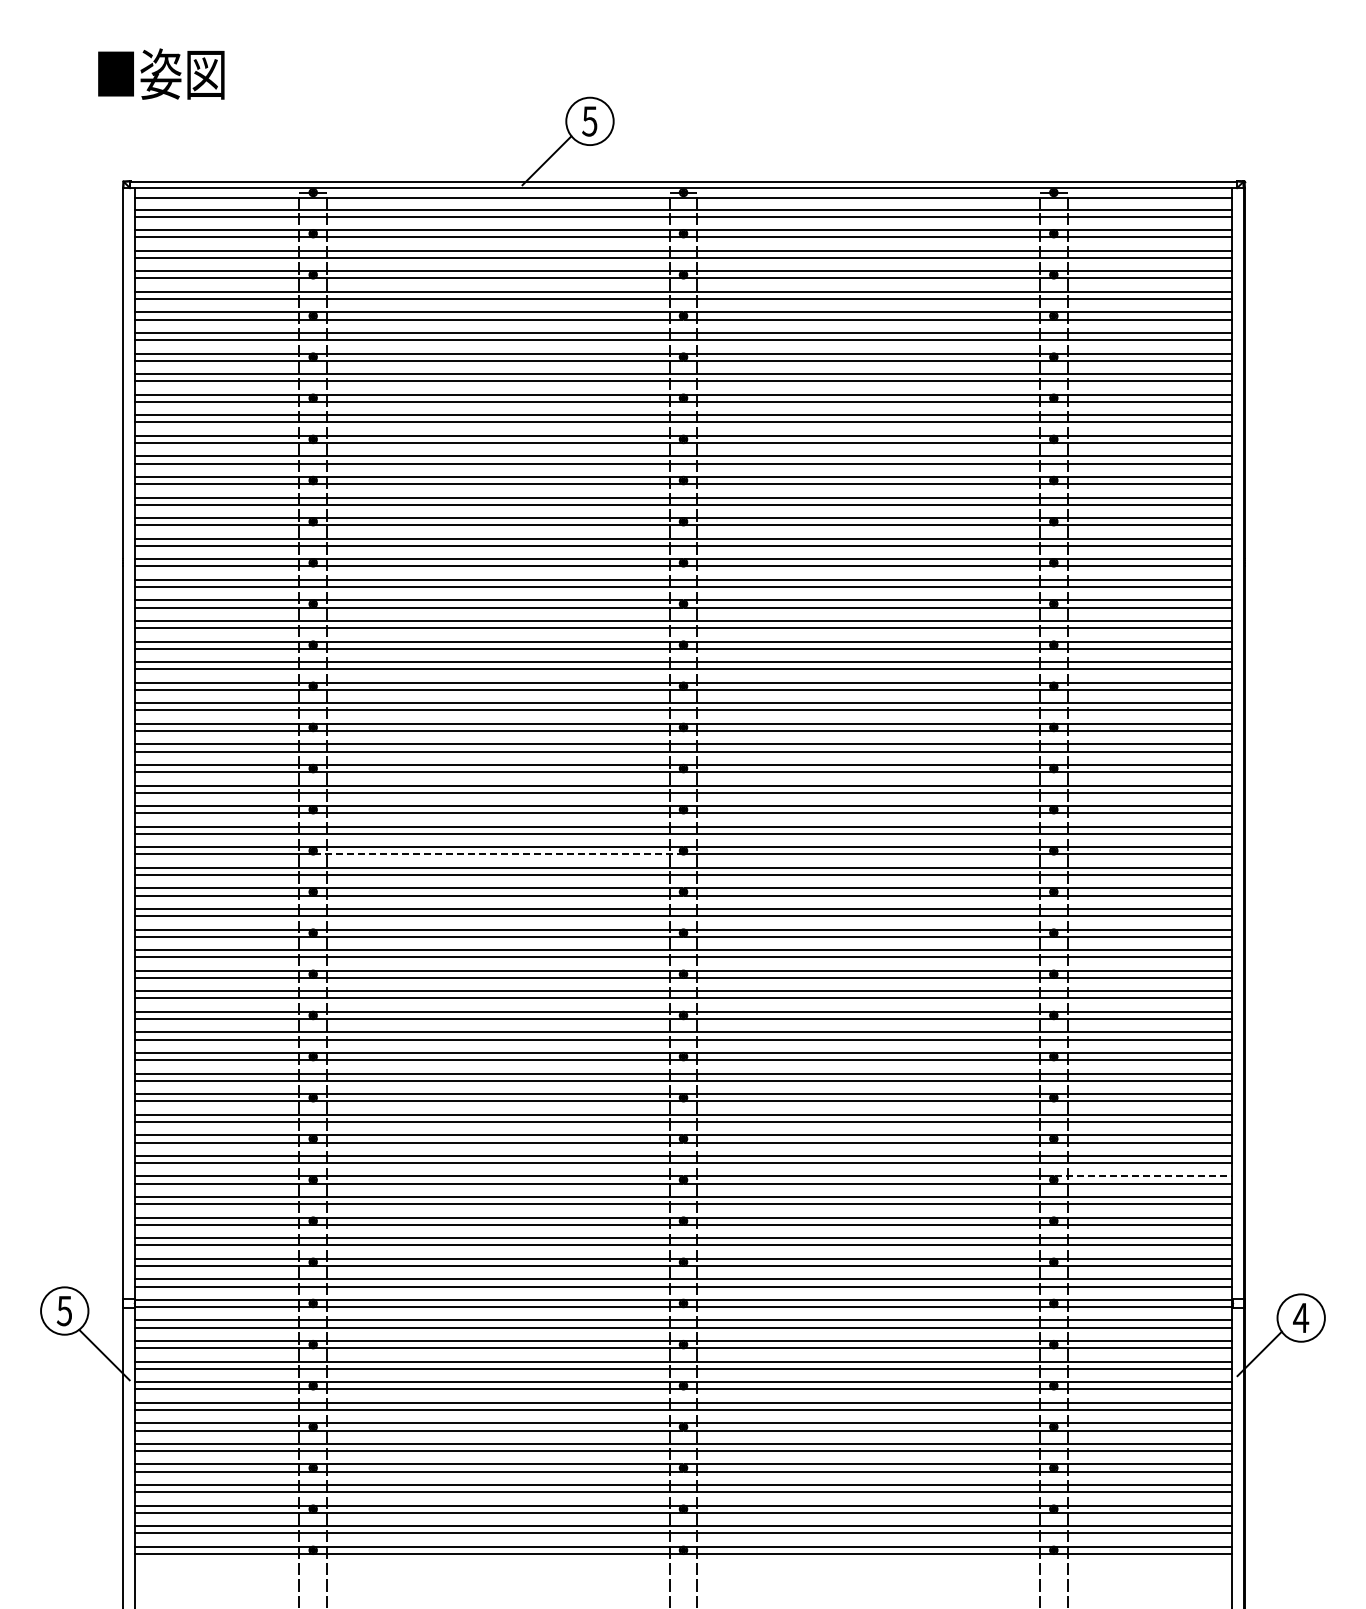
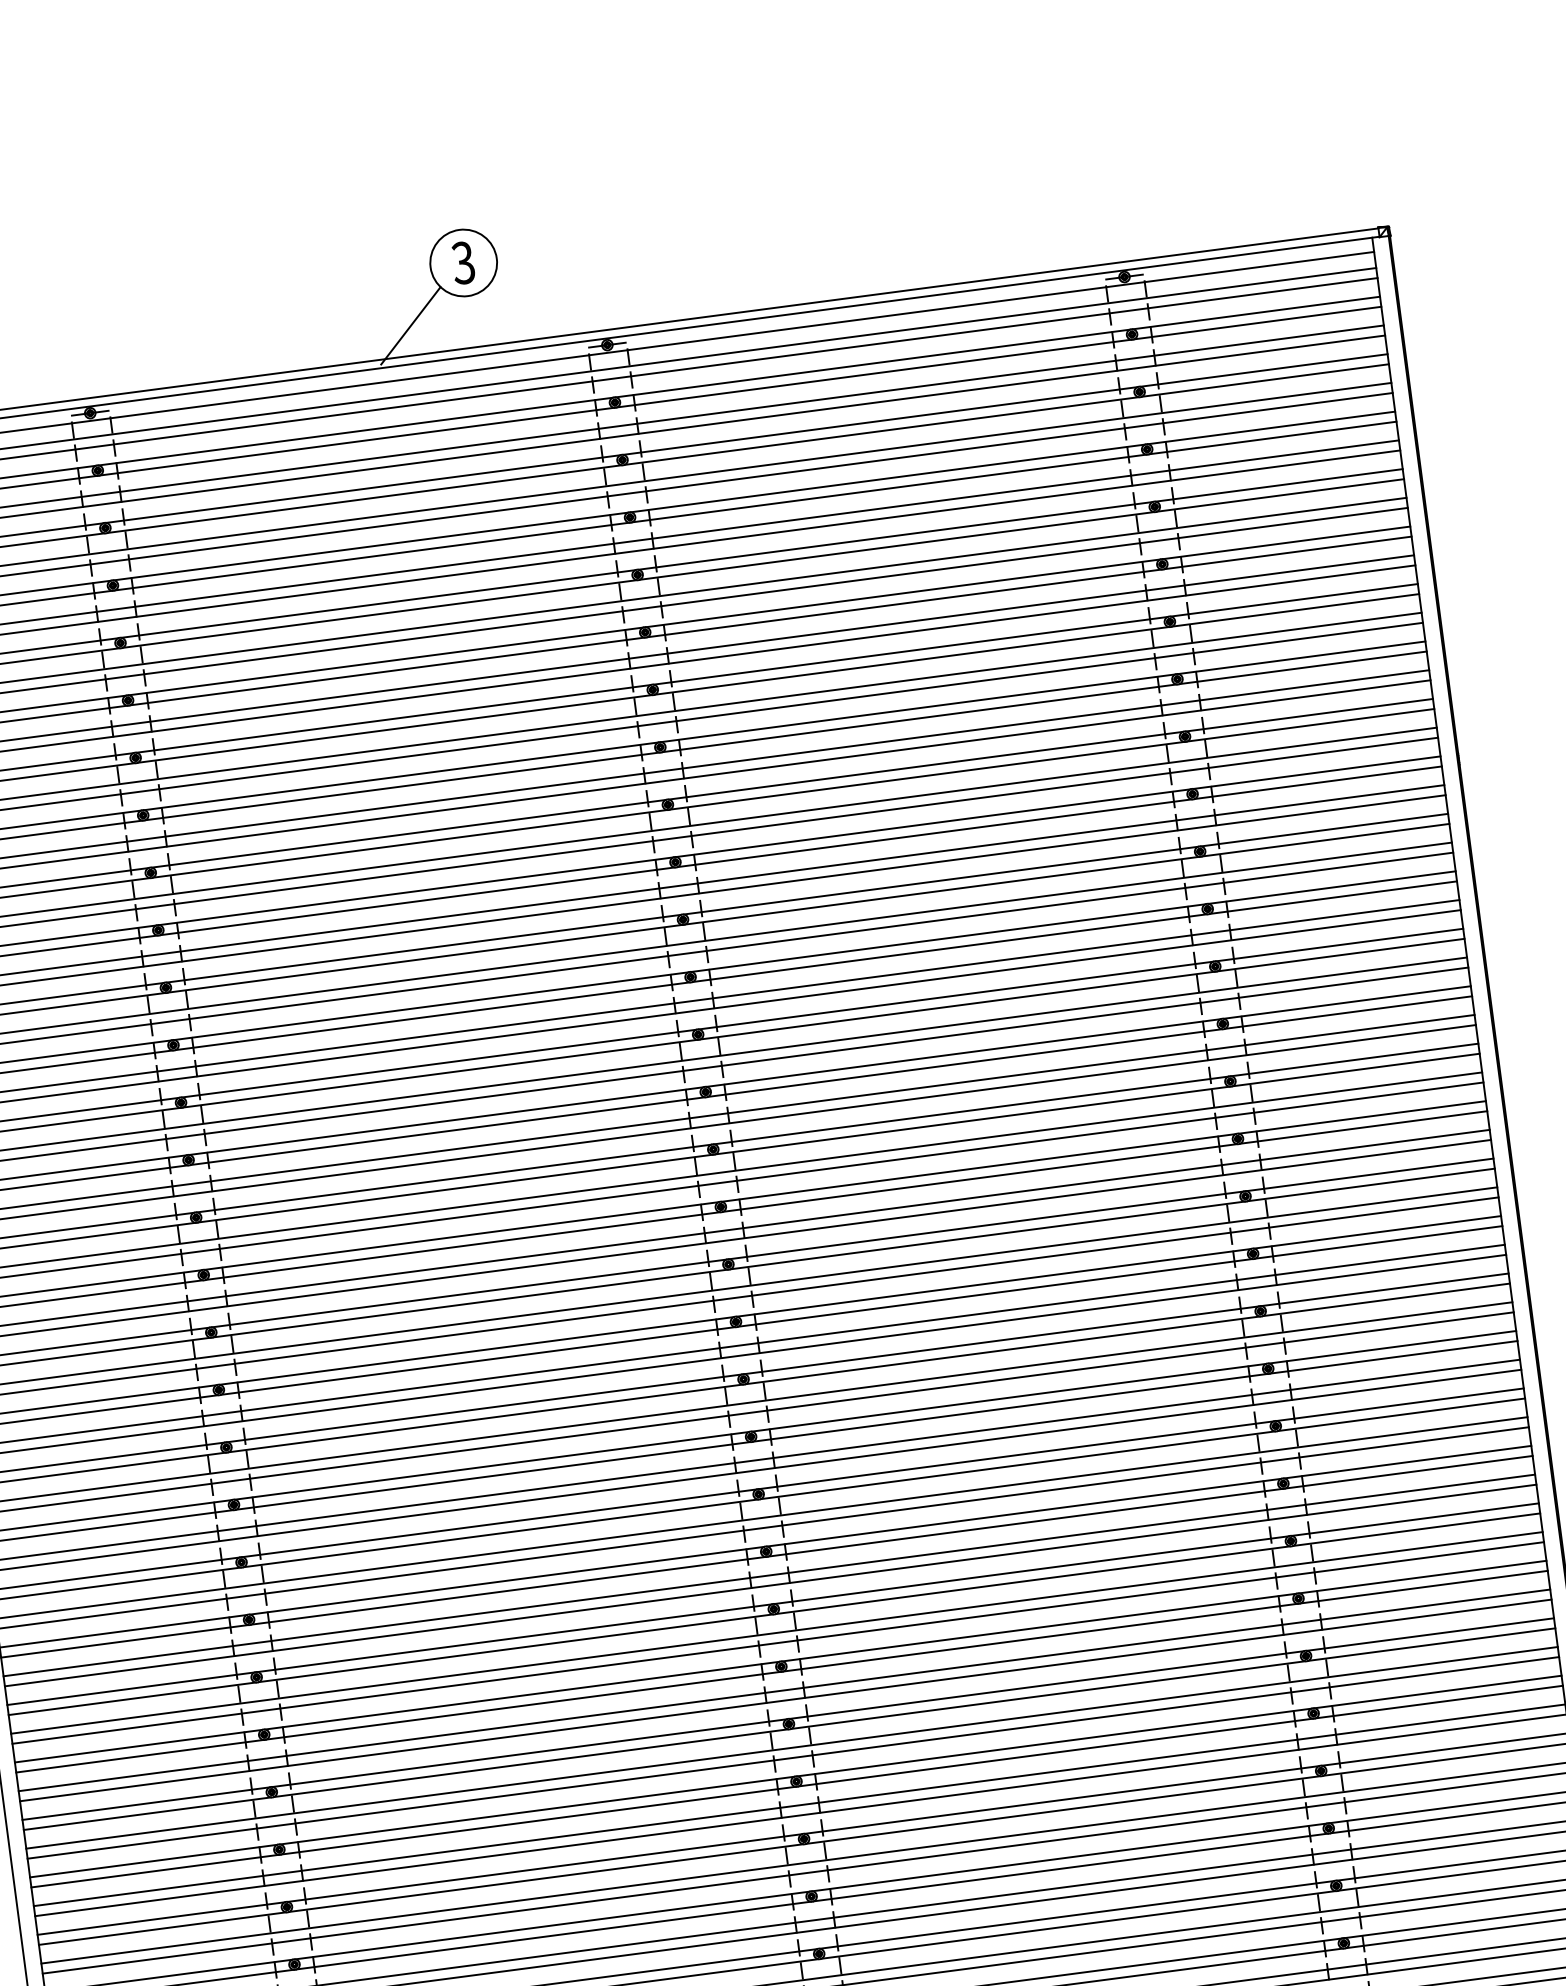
text: (589, 121) -> (463, 263), 5 -> 3
line: (498, 854) -> (470, 1303), dashed -> solid
line: (1143, 1176) -> (1430, 1634), dashed -> solid

